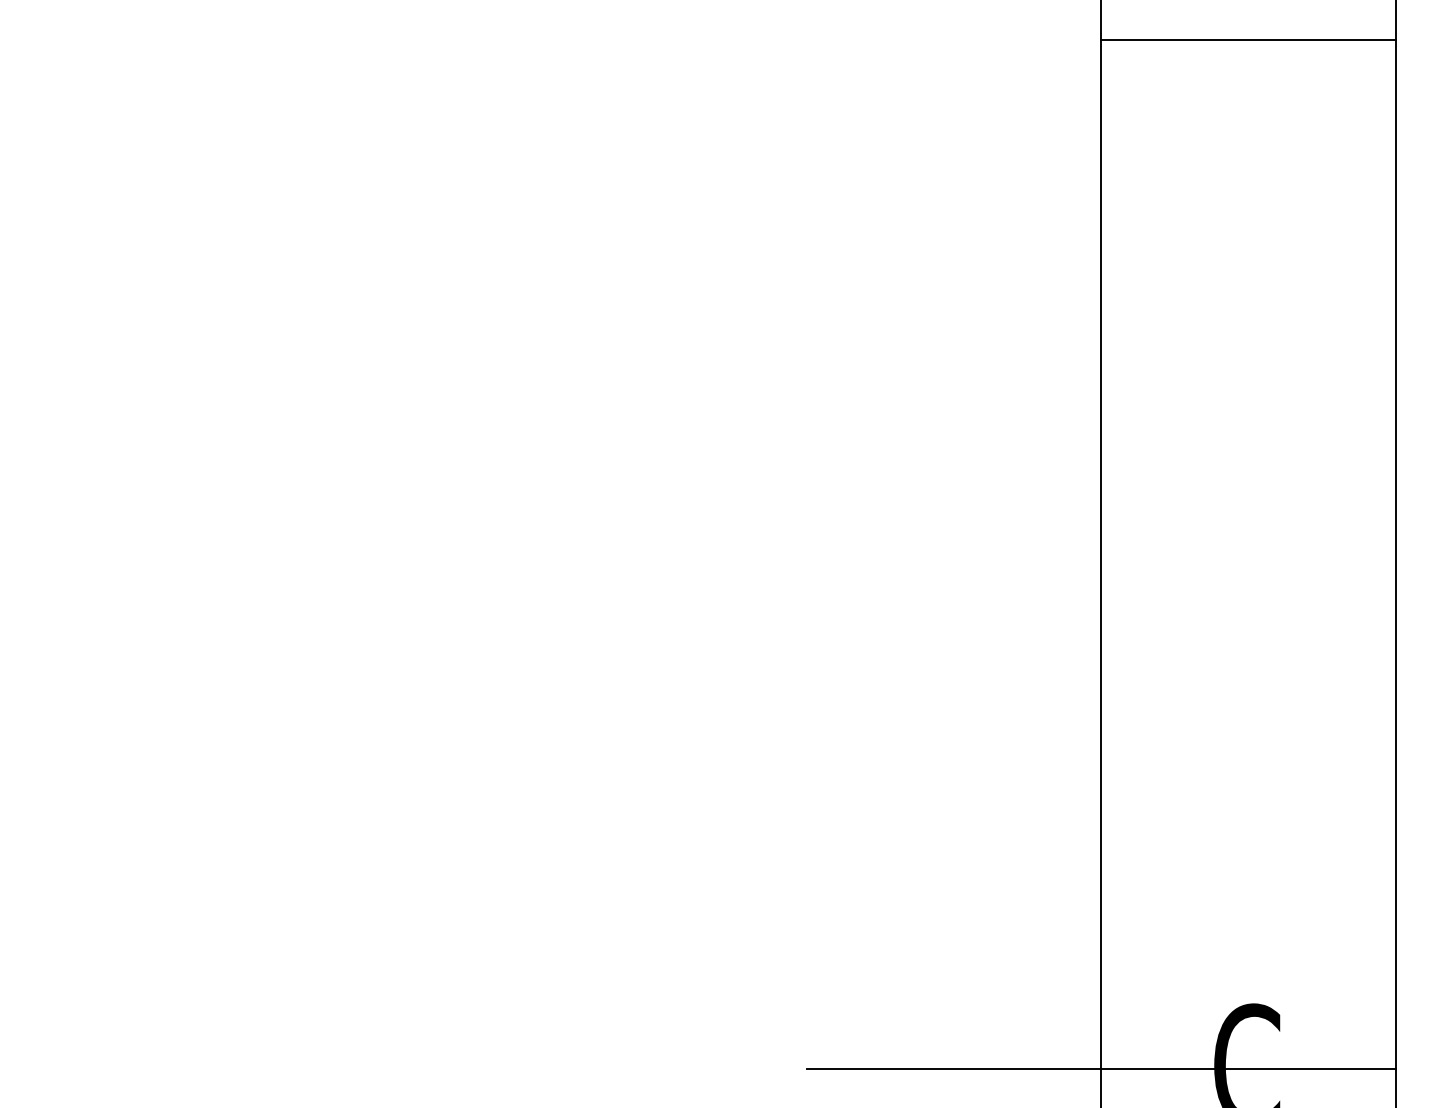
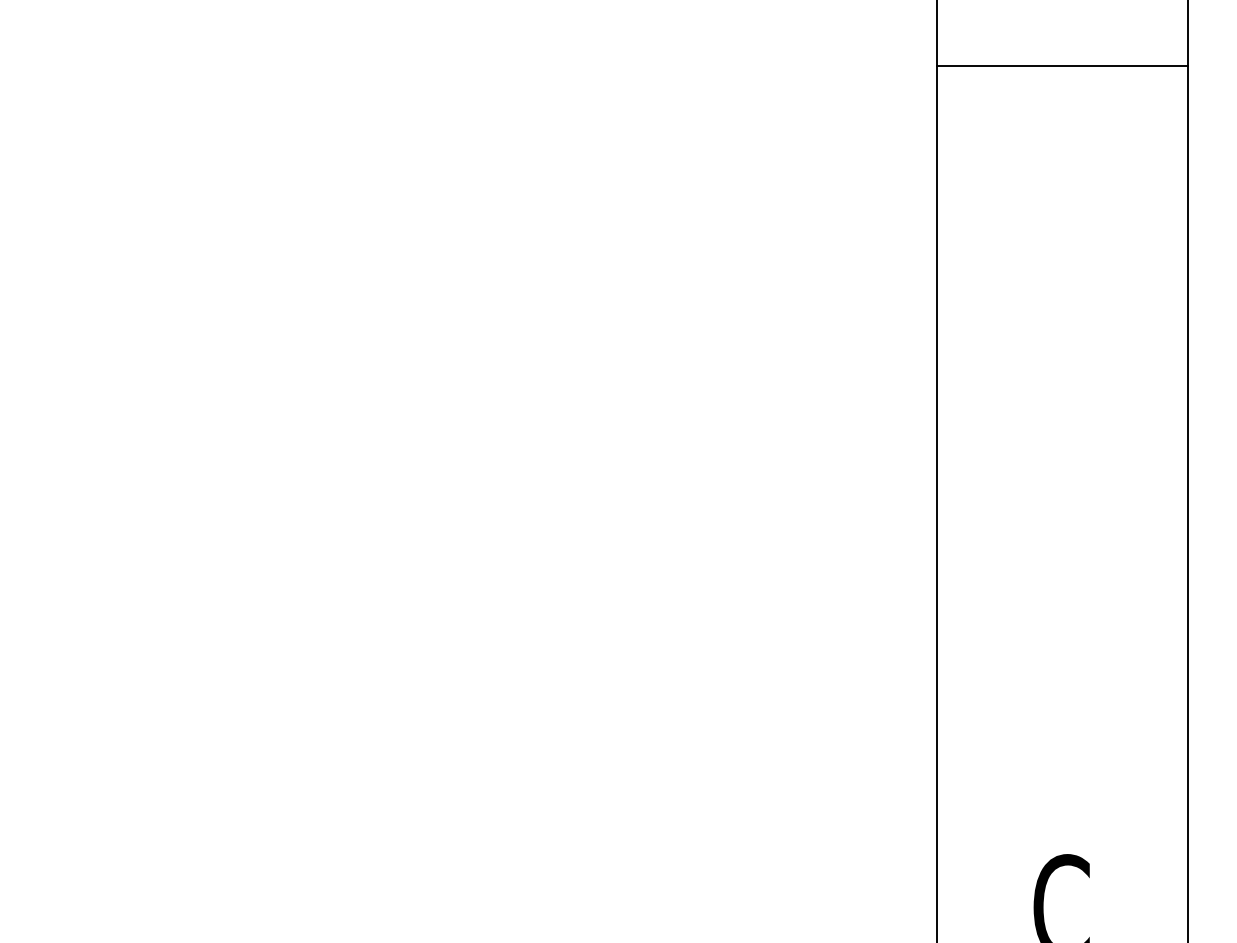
line: (1248, 40) -> (1062, 66), moved
line: (1101, 1068) -> (937, 909), removed

